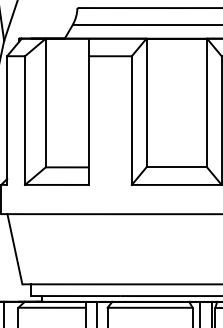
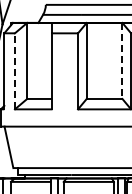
line: (207, 103) -> (122, 61), solid -> dashed
line: (24, 119) -> (14, 70), solid -> dashed

